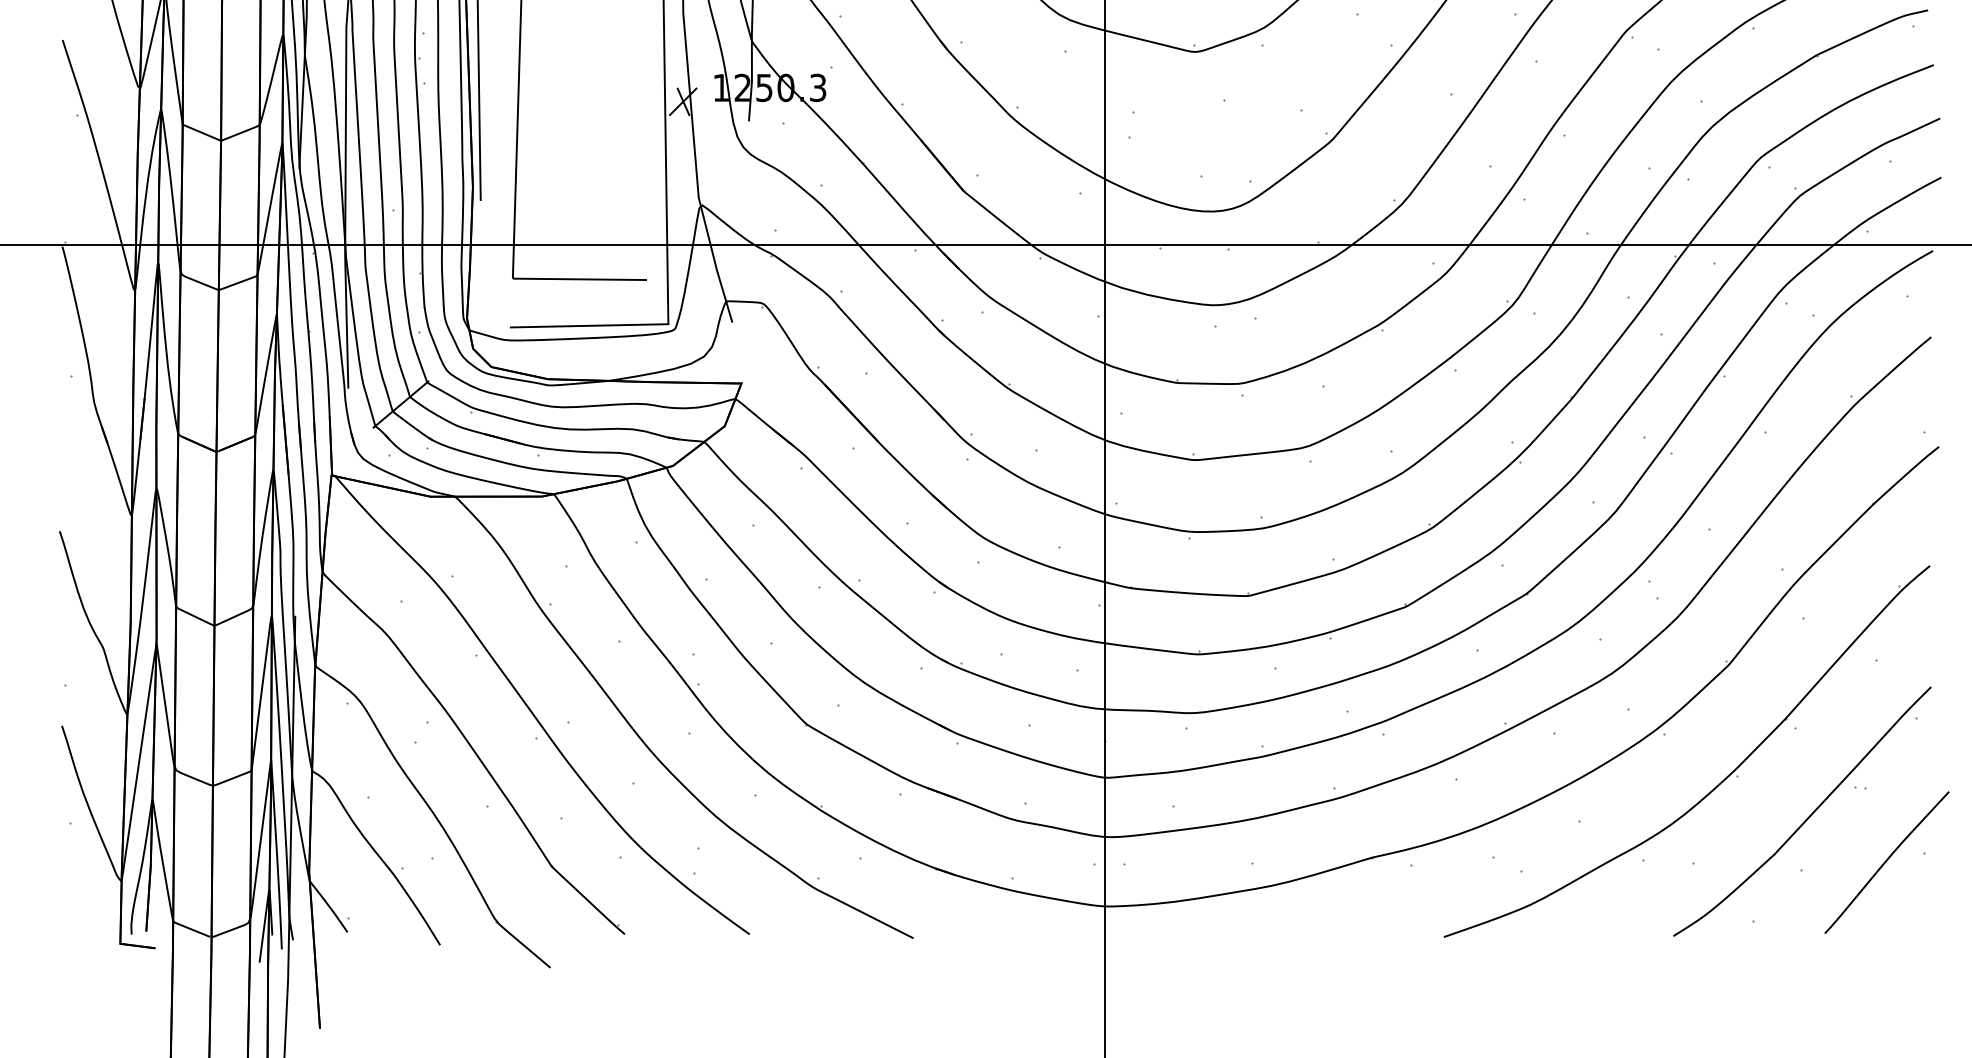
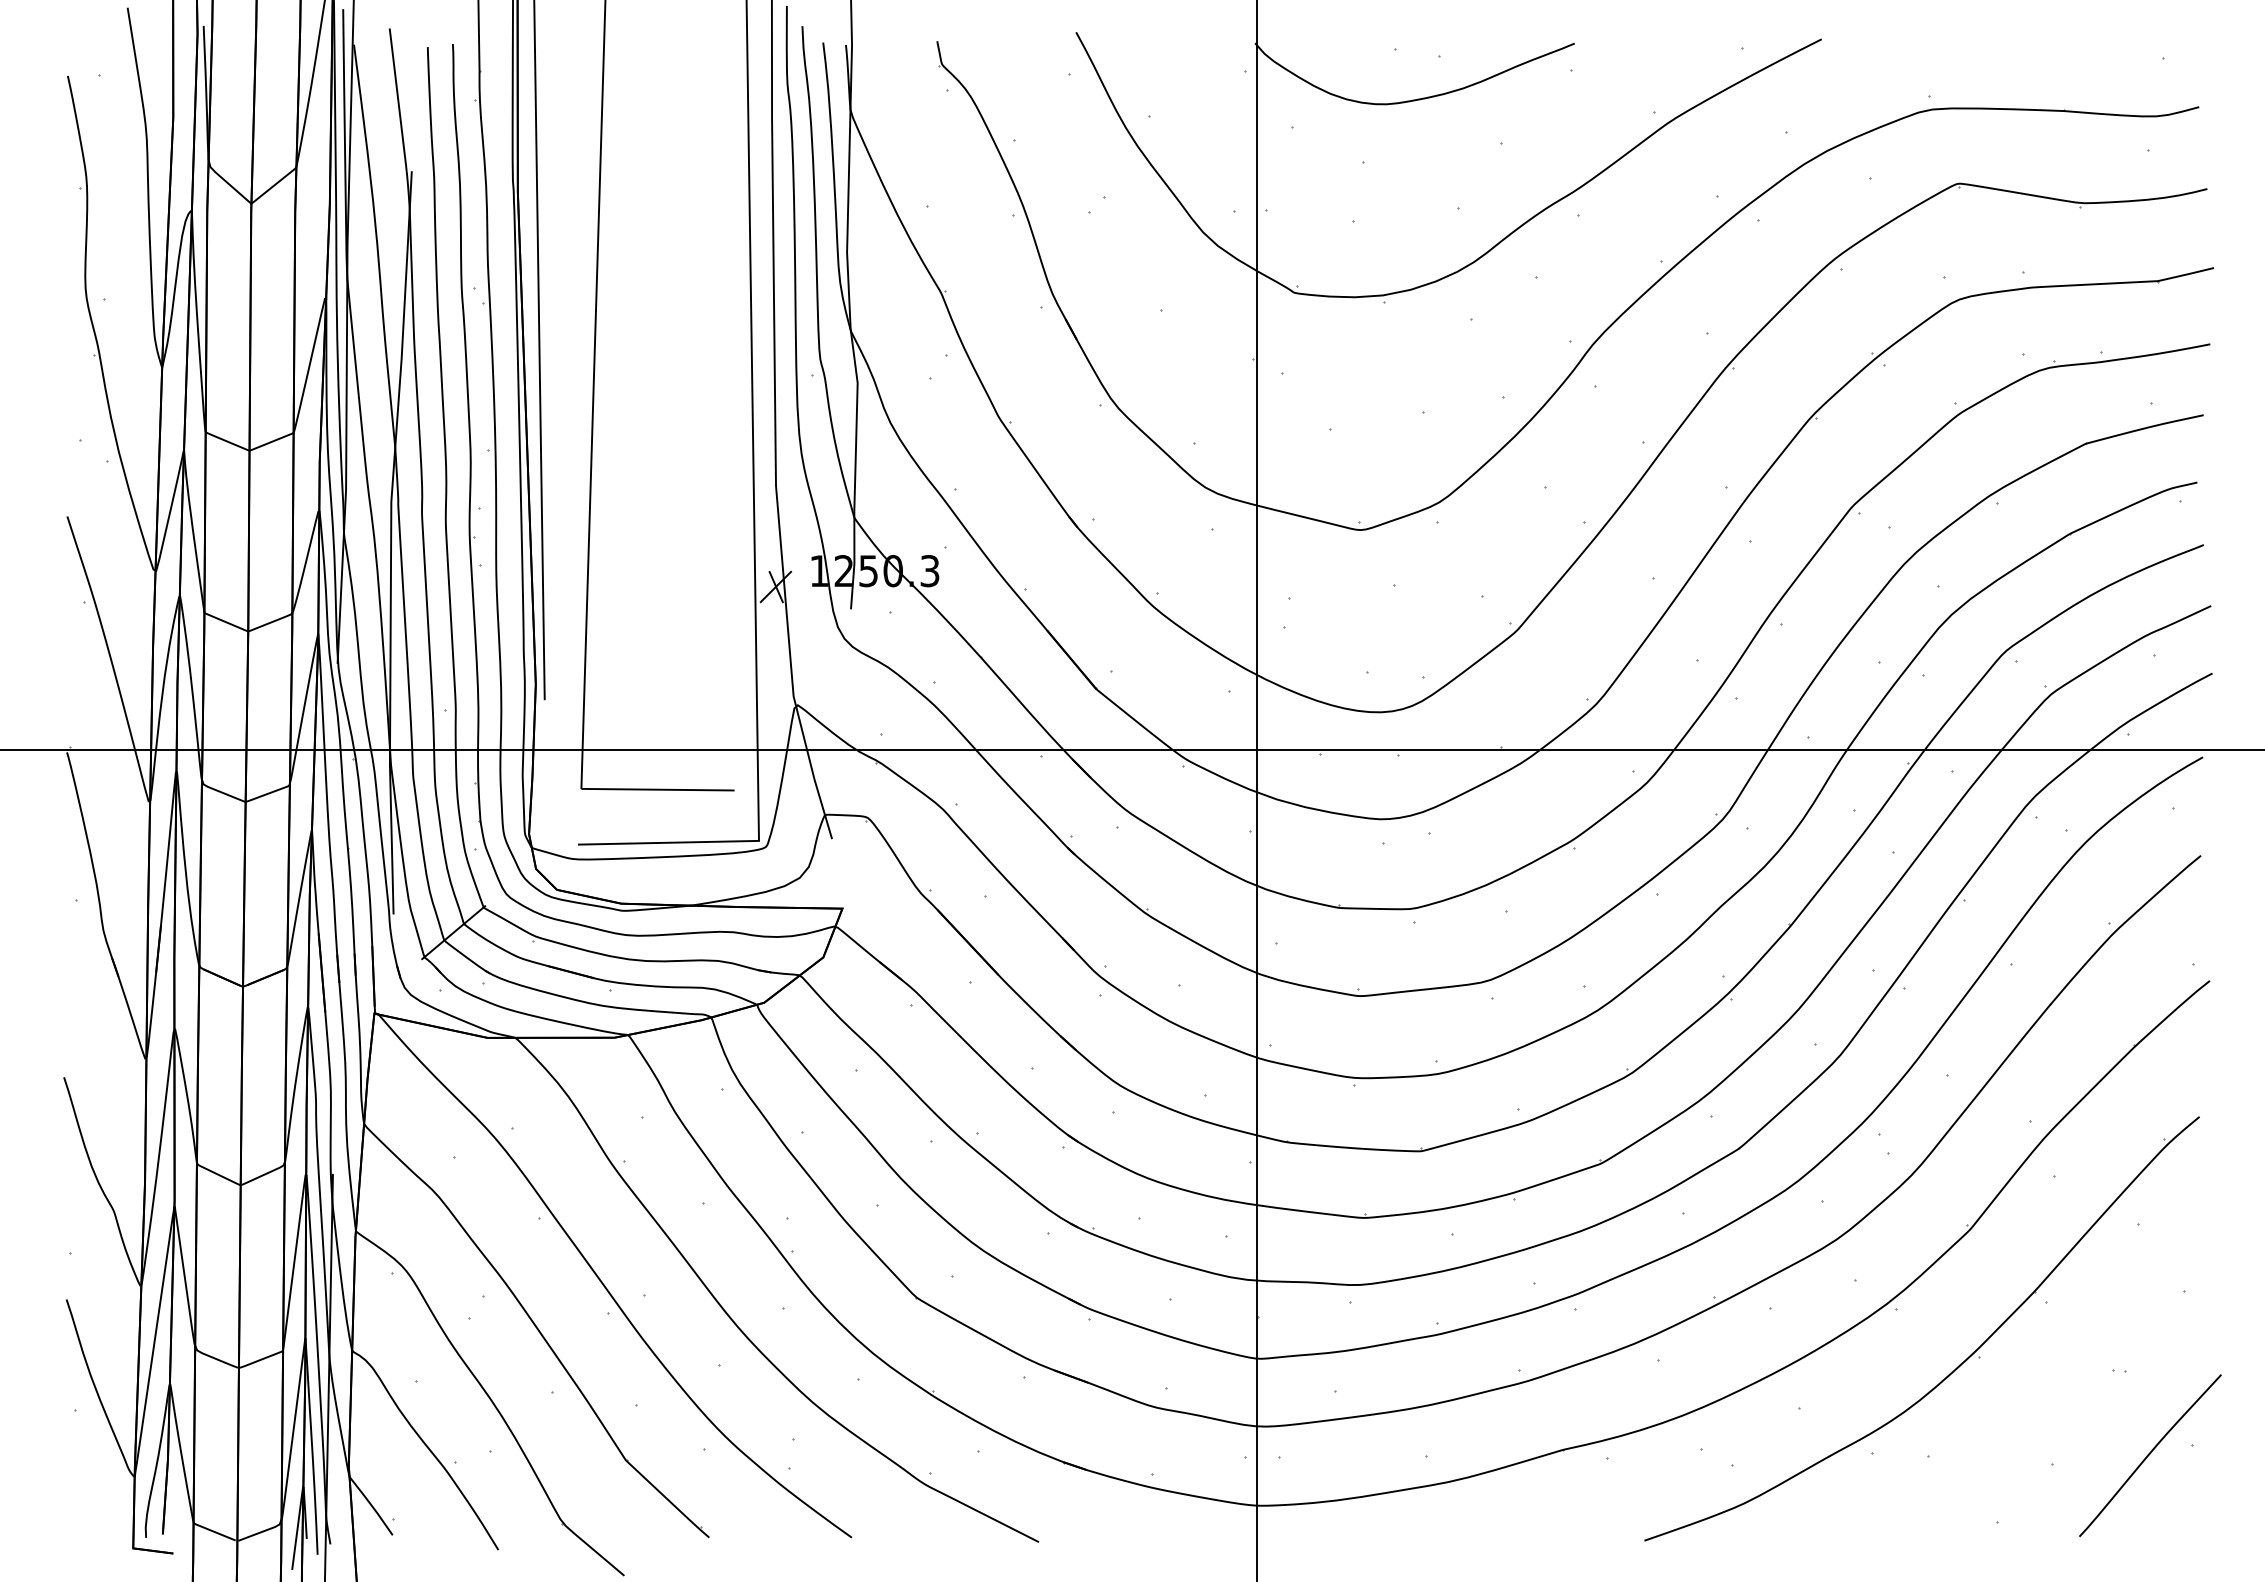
part: (1808, 816) -> (2060, 1403), removed

